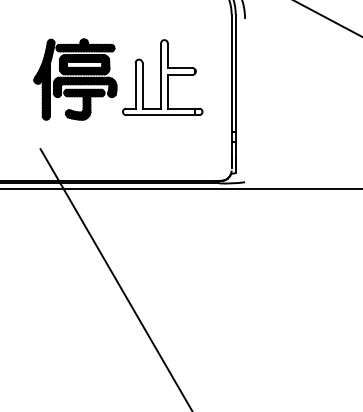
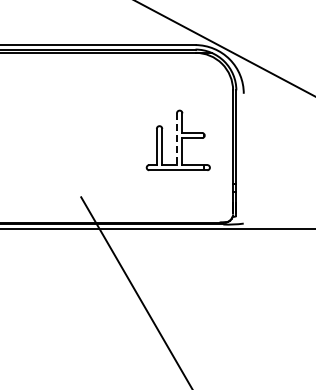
line: (160, 76) -> (176, 139), solid -> dashed
part: (74, 78) -> (108, 141), removed

